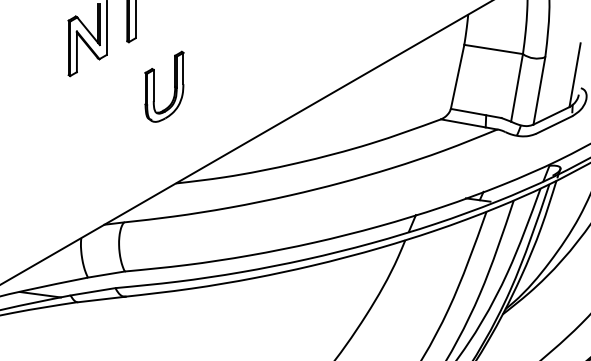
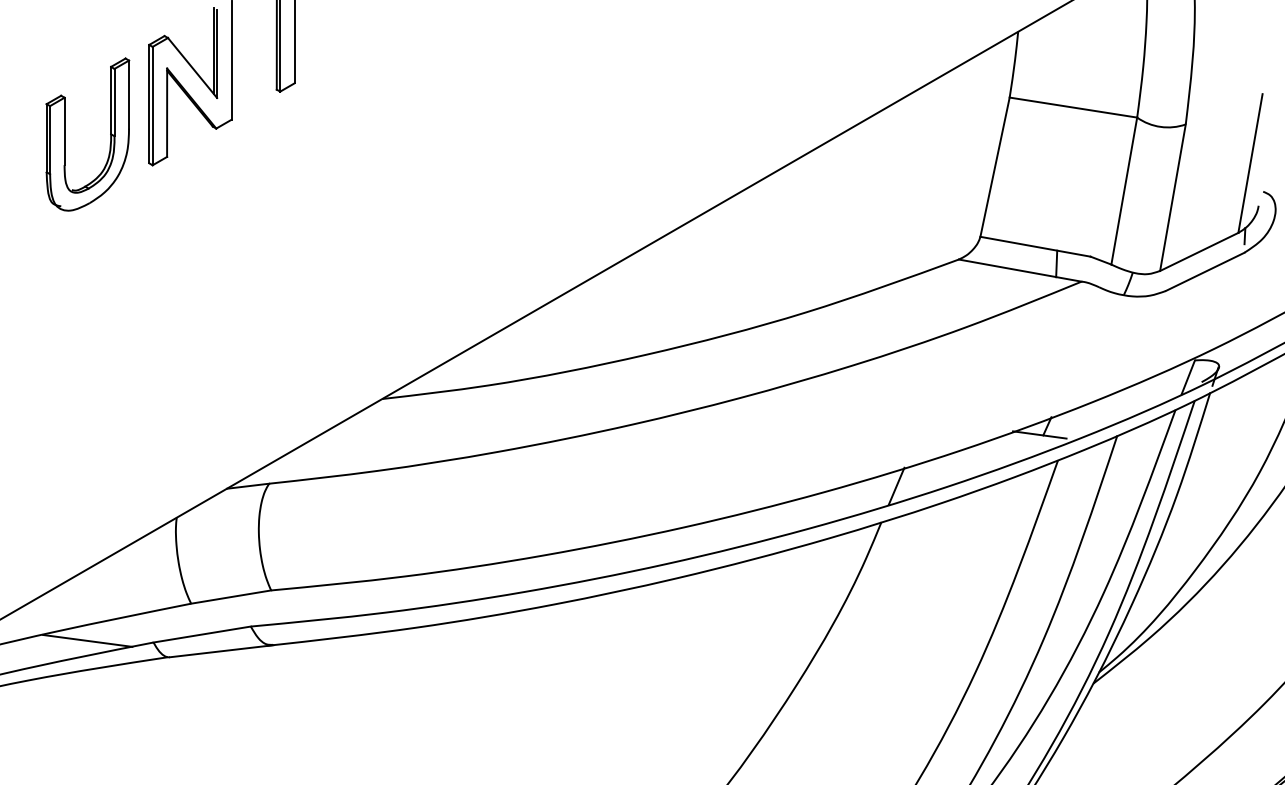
part: (154, 86) -> (66, 133), moved

